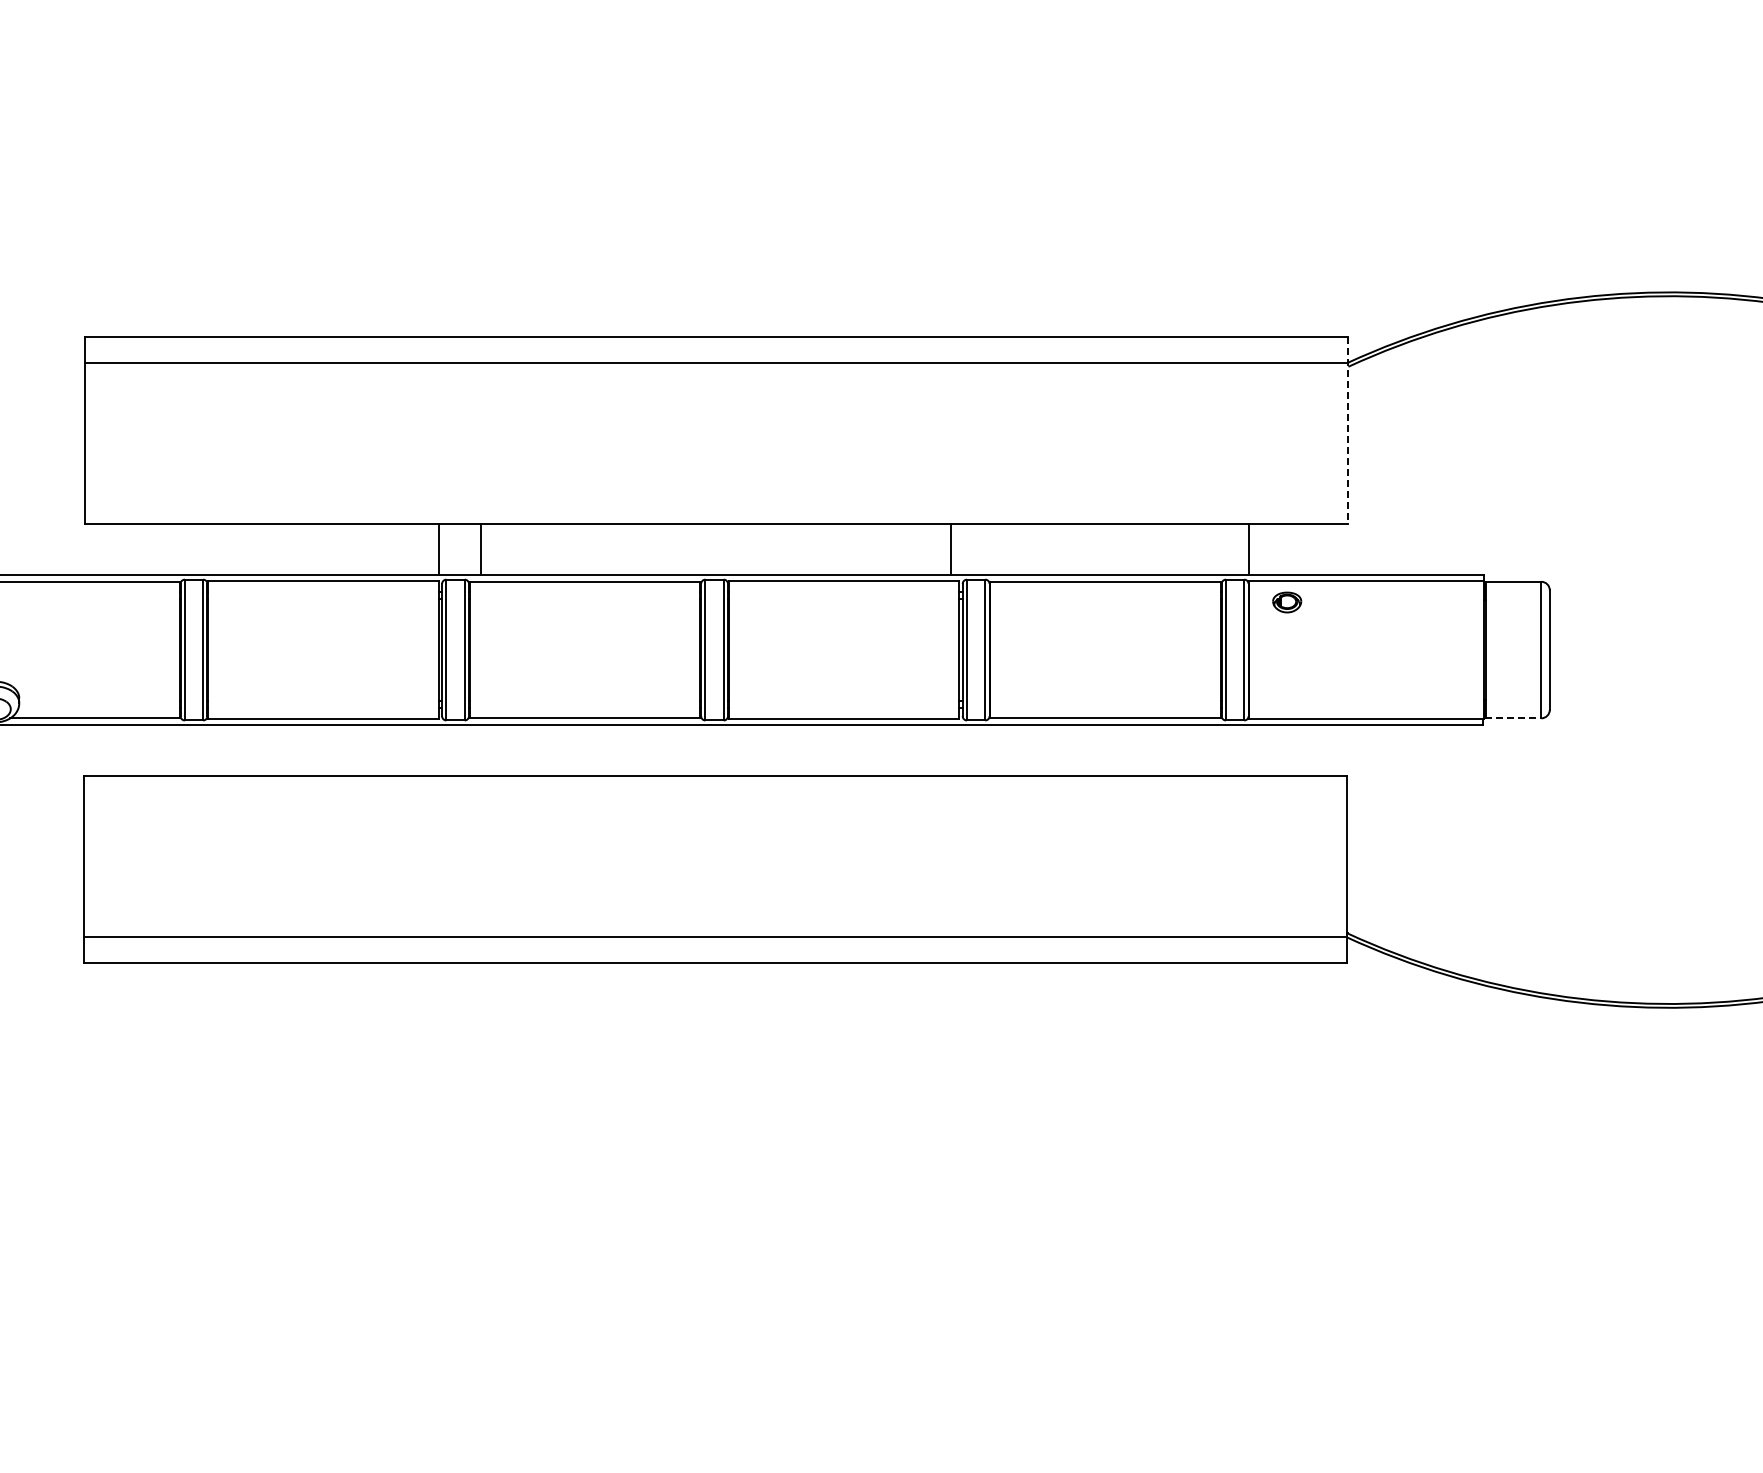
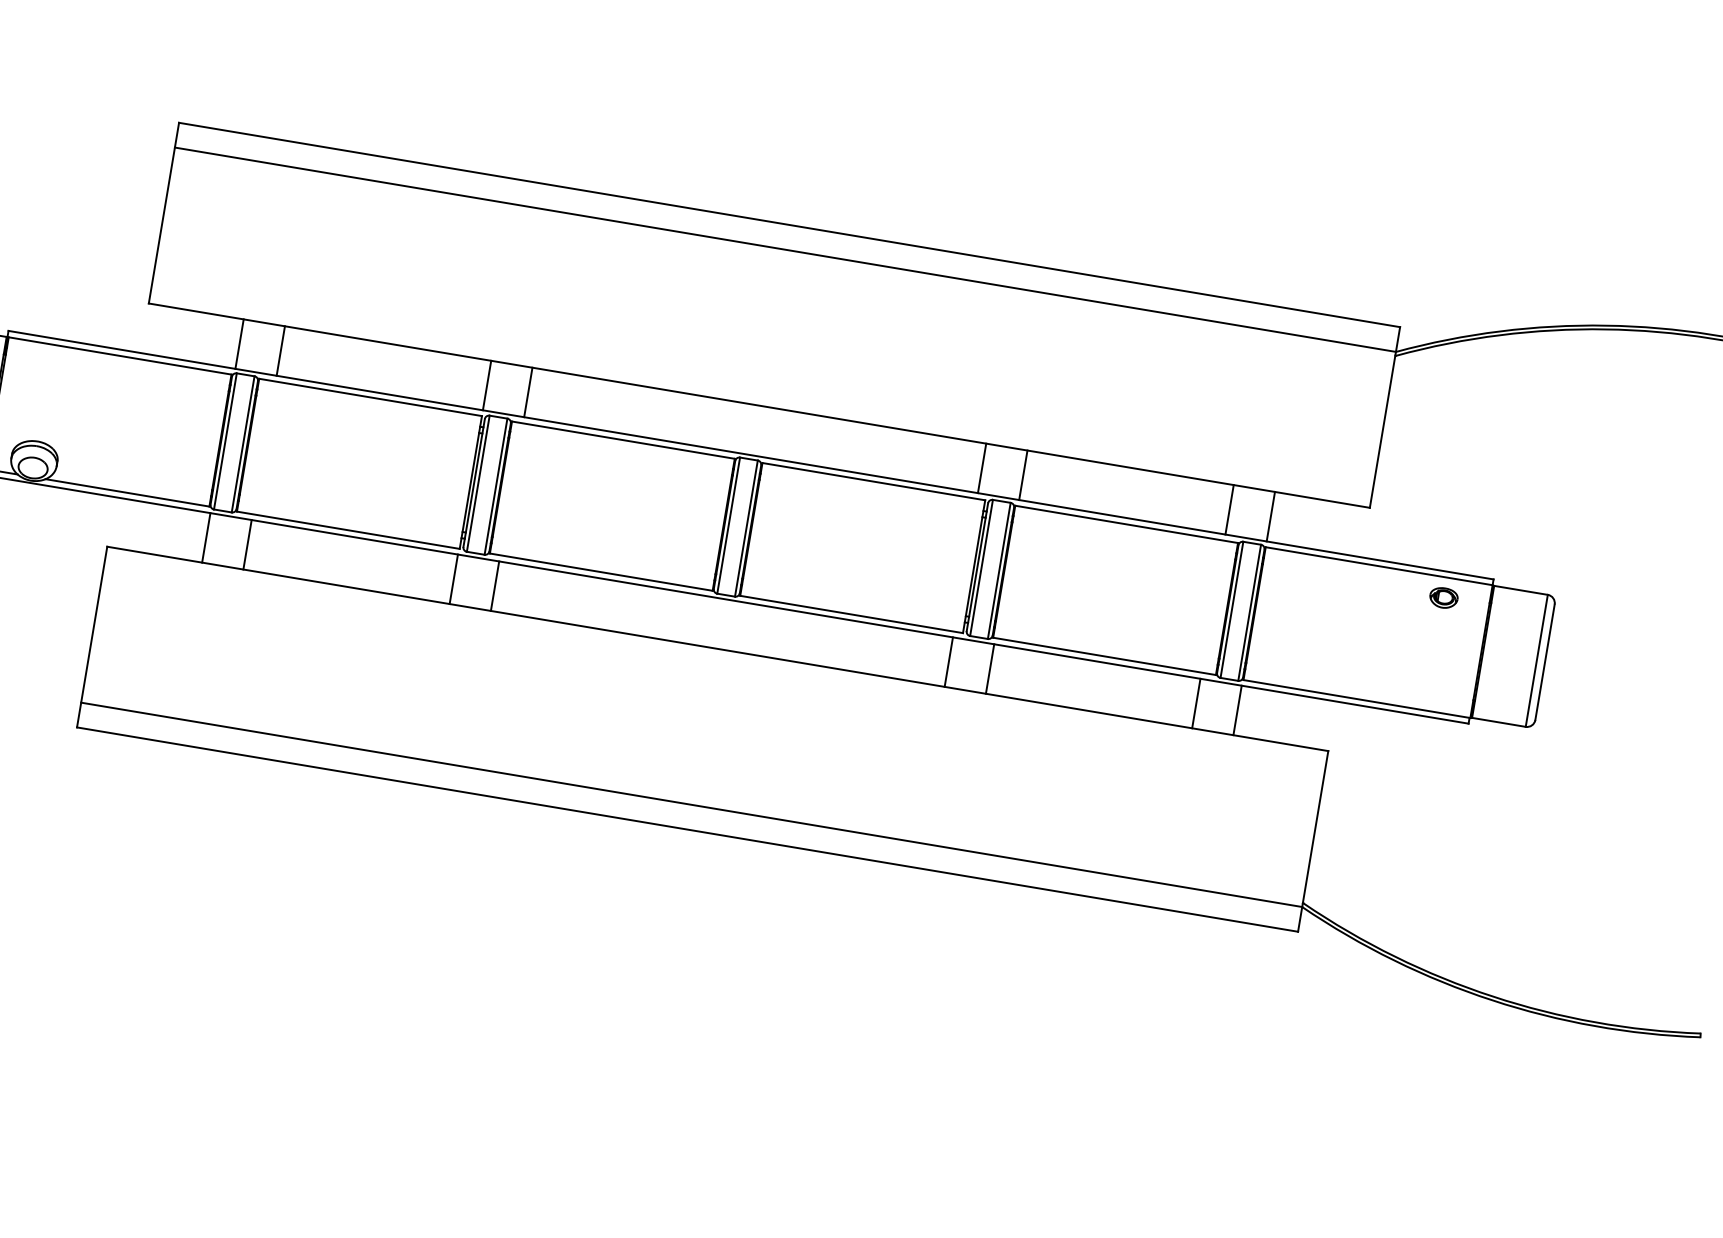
line: (1347, 431) -> (1384, 418), dashed -> solid
line: (182, 549) -> (239, 343), added
line: (225, 549) -> (280, 350), added
line: (993, 549) -> (1023, 475), added
line: (1206, 549) -> (1229, 509), added
part: (1287, 602) -> (1444, 598), moved
line: (1513, 718) -> (1498, 722), dashed -> solid
line: (181, 749) -> (206, 537), added
line: (224, 749) -> (247, 543), added
line: (437, 749) -> (453, 578), added
line: (480, 749) -> (495, 585), added
line: (949, 749) -> (948, 661), added
line: (992, 749) -> (990, 668), added
line: (1205, 749) -> (1196, 702), added
line: (1248, 749) -> (1237, 709), added

